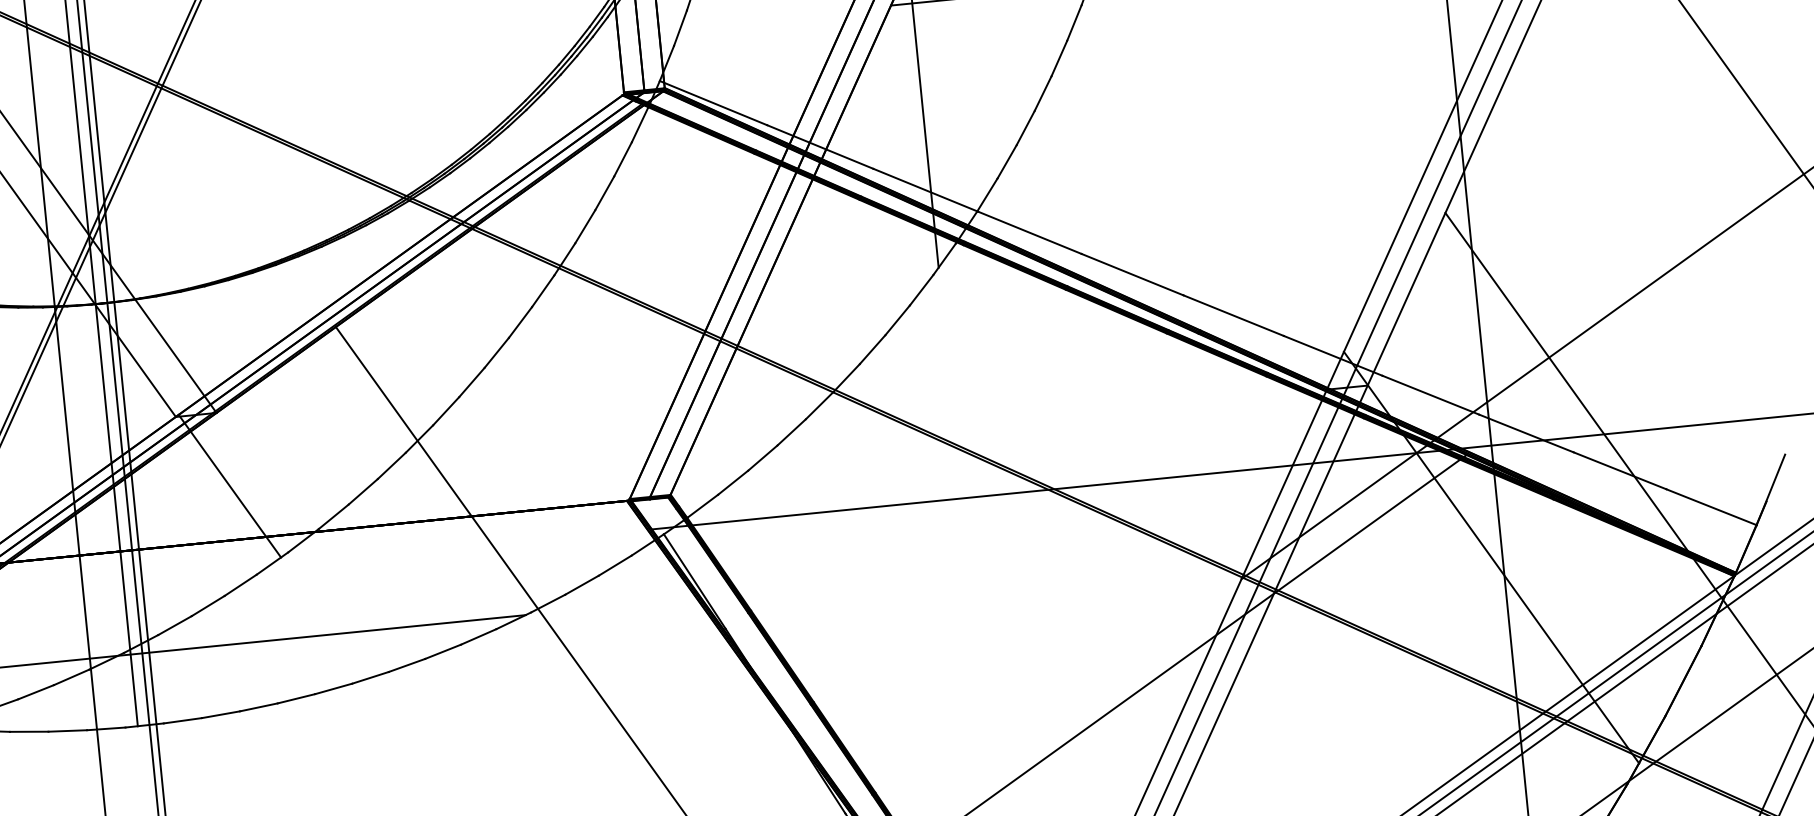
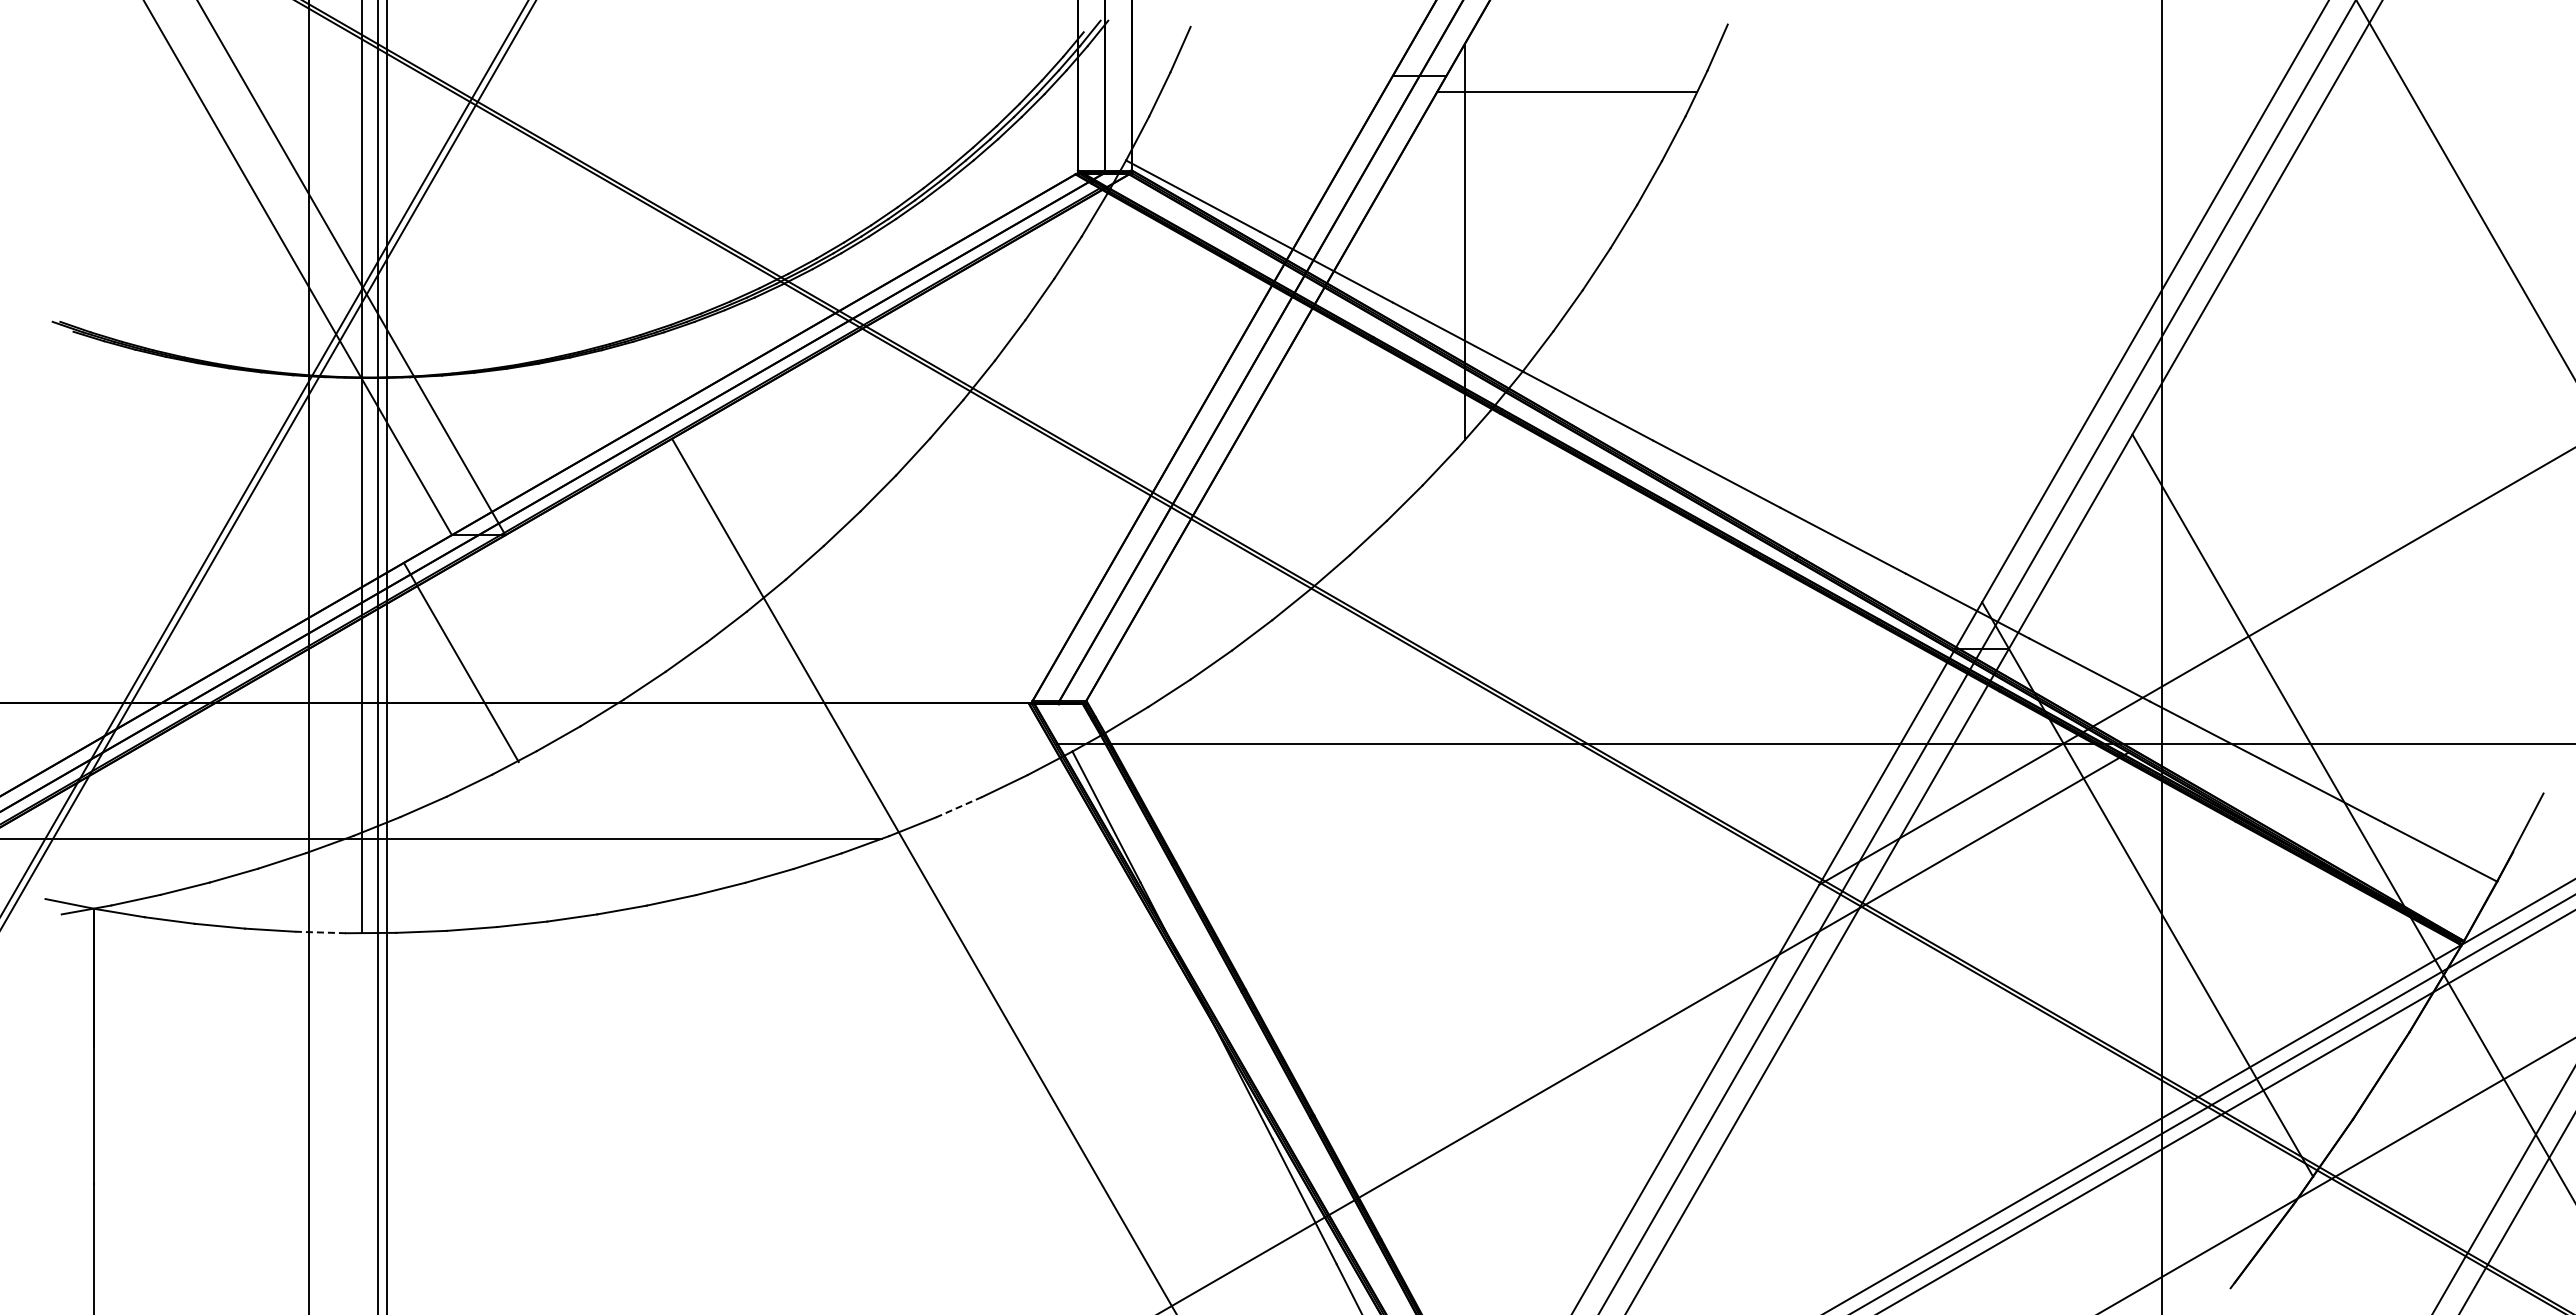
line: (229, 486) -> (460, 662), moved
line: (581, 585) -> (958, 807), solid -> dashed
line: (106, 728) -> (320, 932), solid -> dashed

